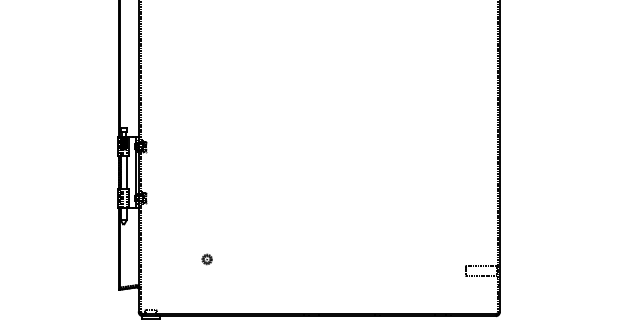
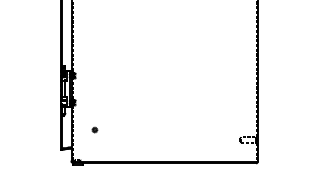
part: (206, 258) -> (94, 129), moved

